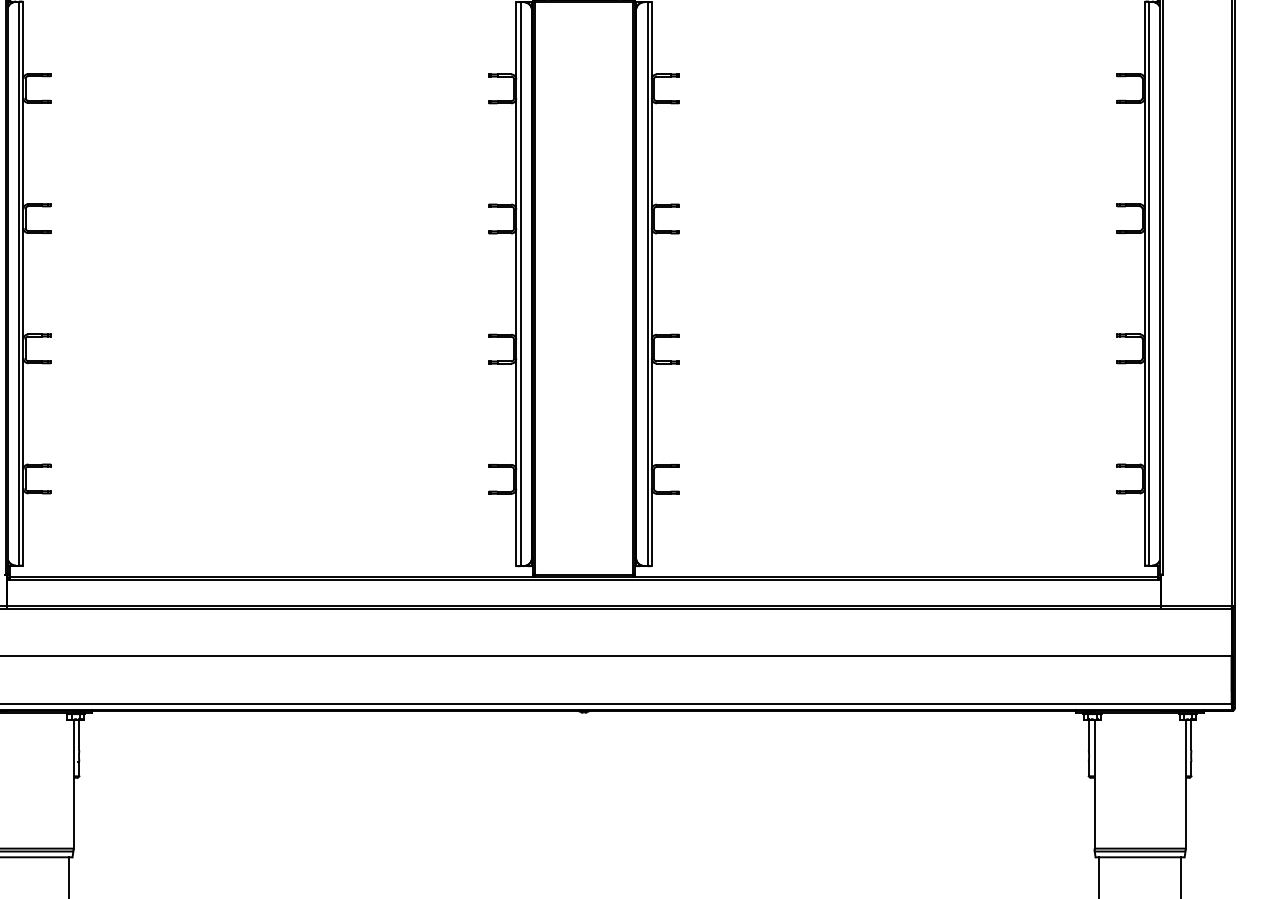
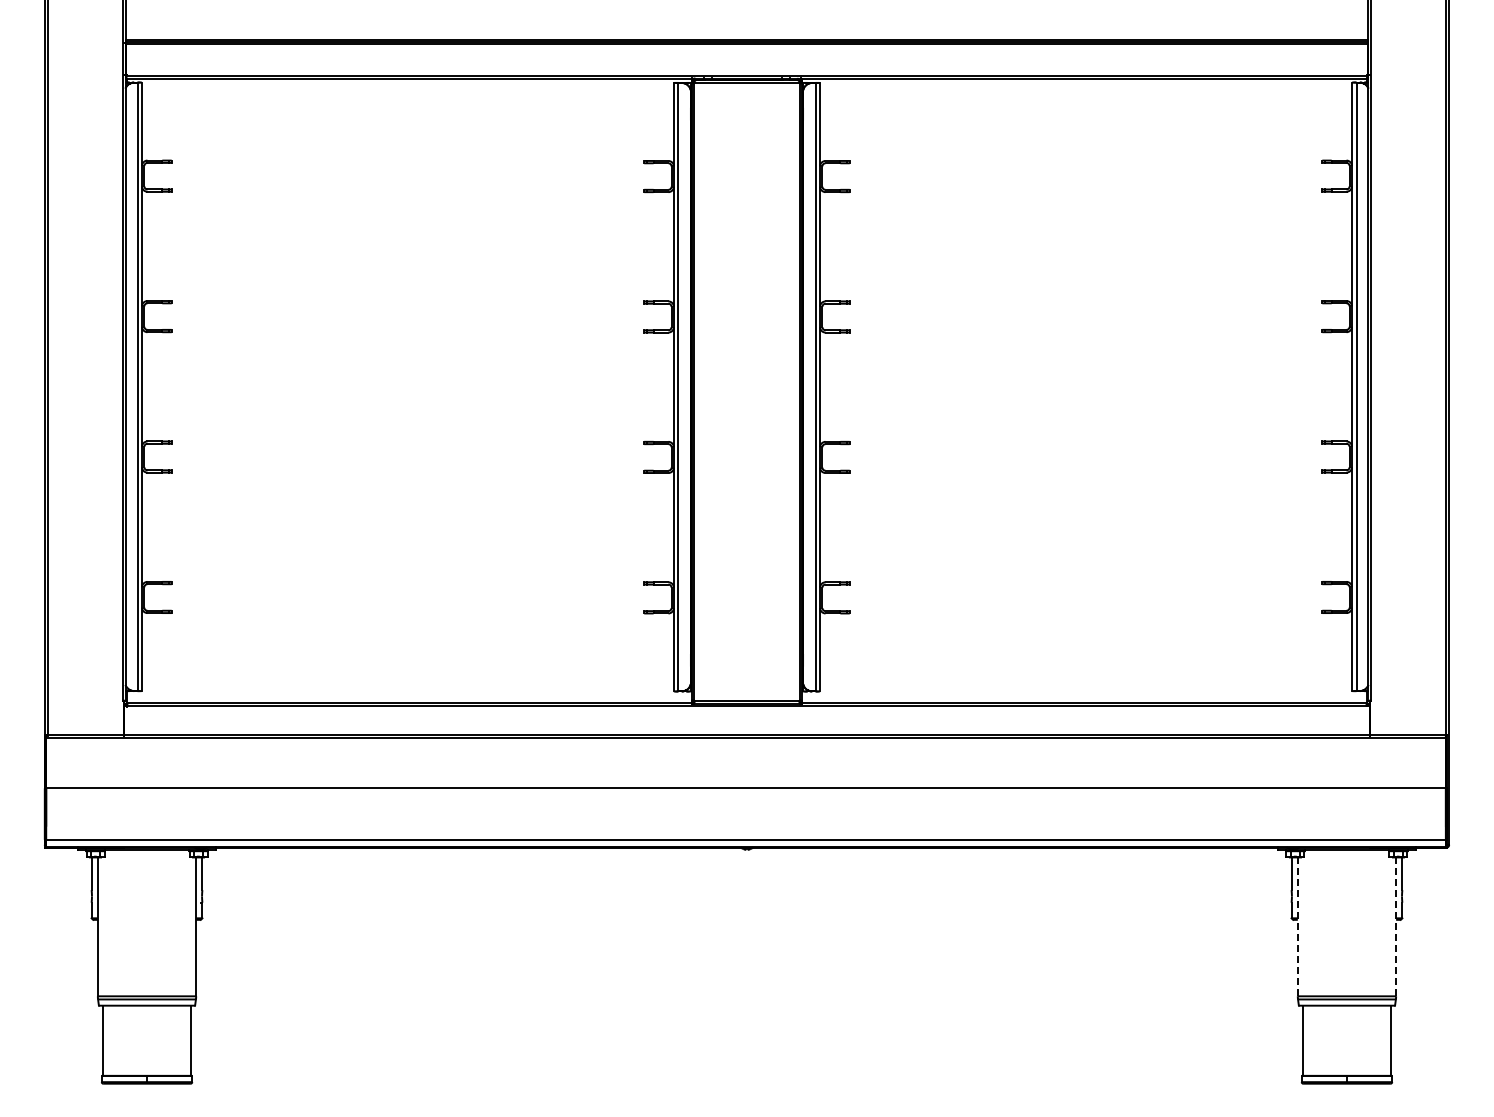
line: (1094, 784) -> (1297, 927), solid -> dashed
line: (1186, 784) -> (1396, 927), solid -> dashed

